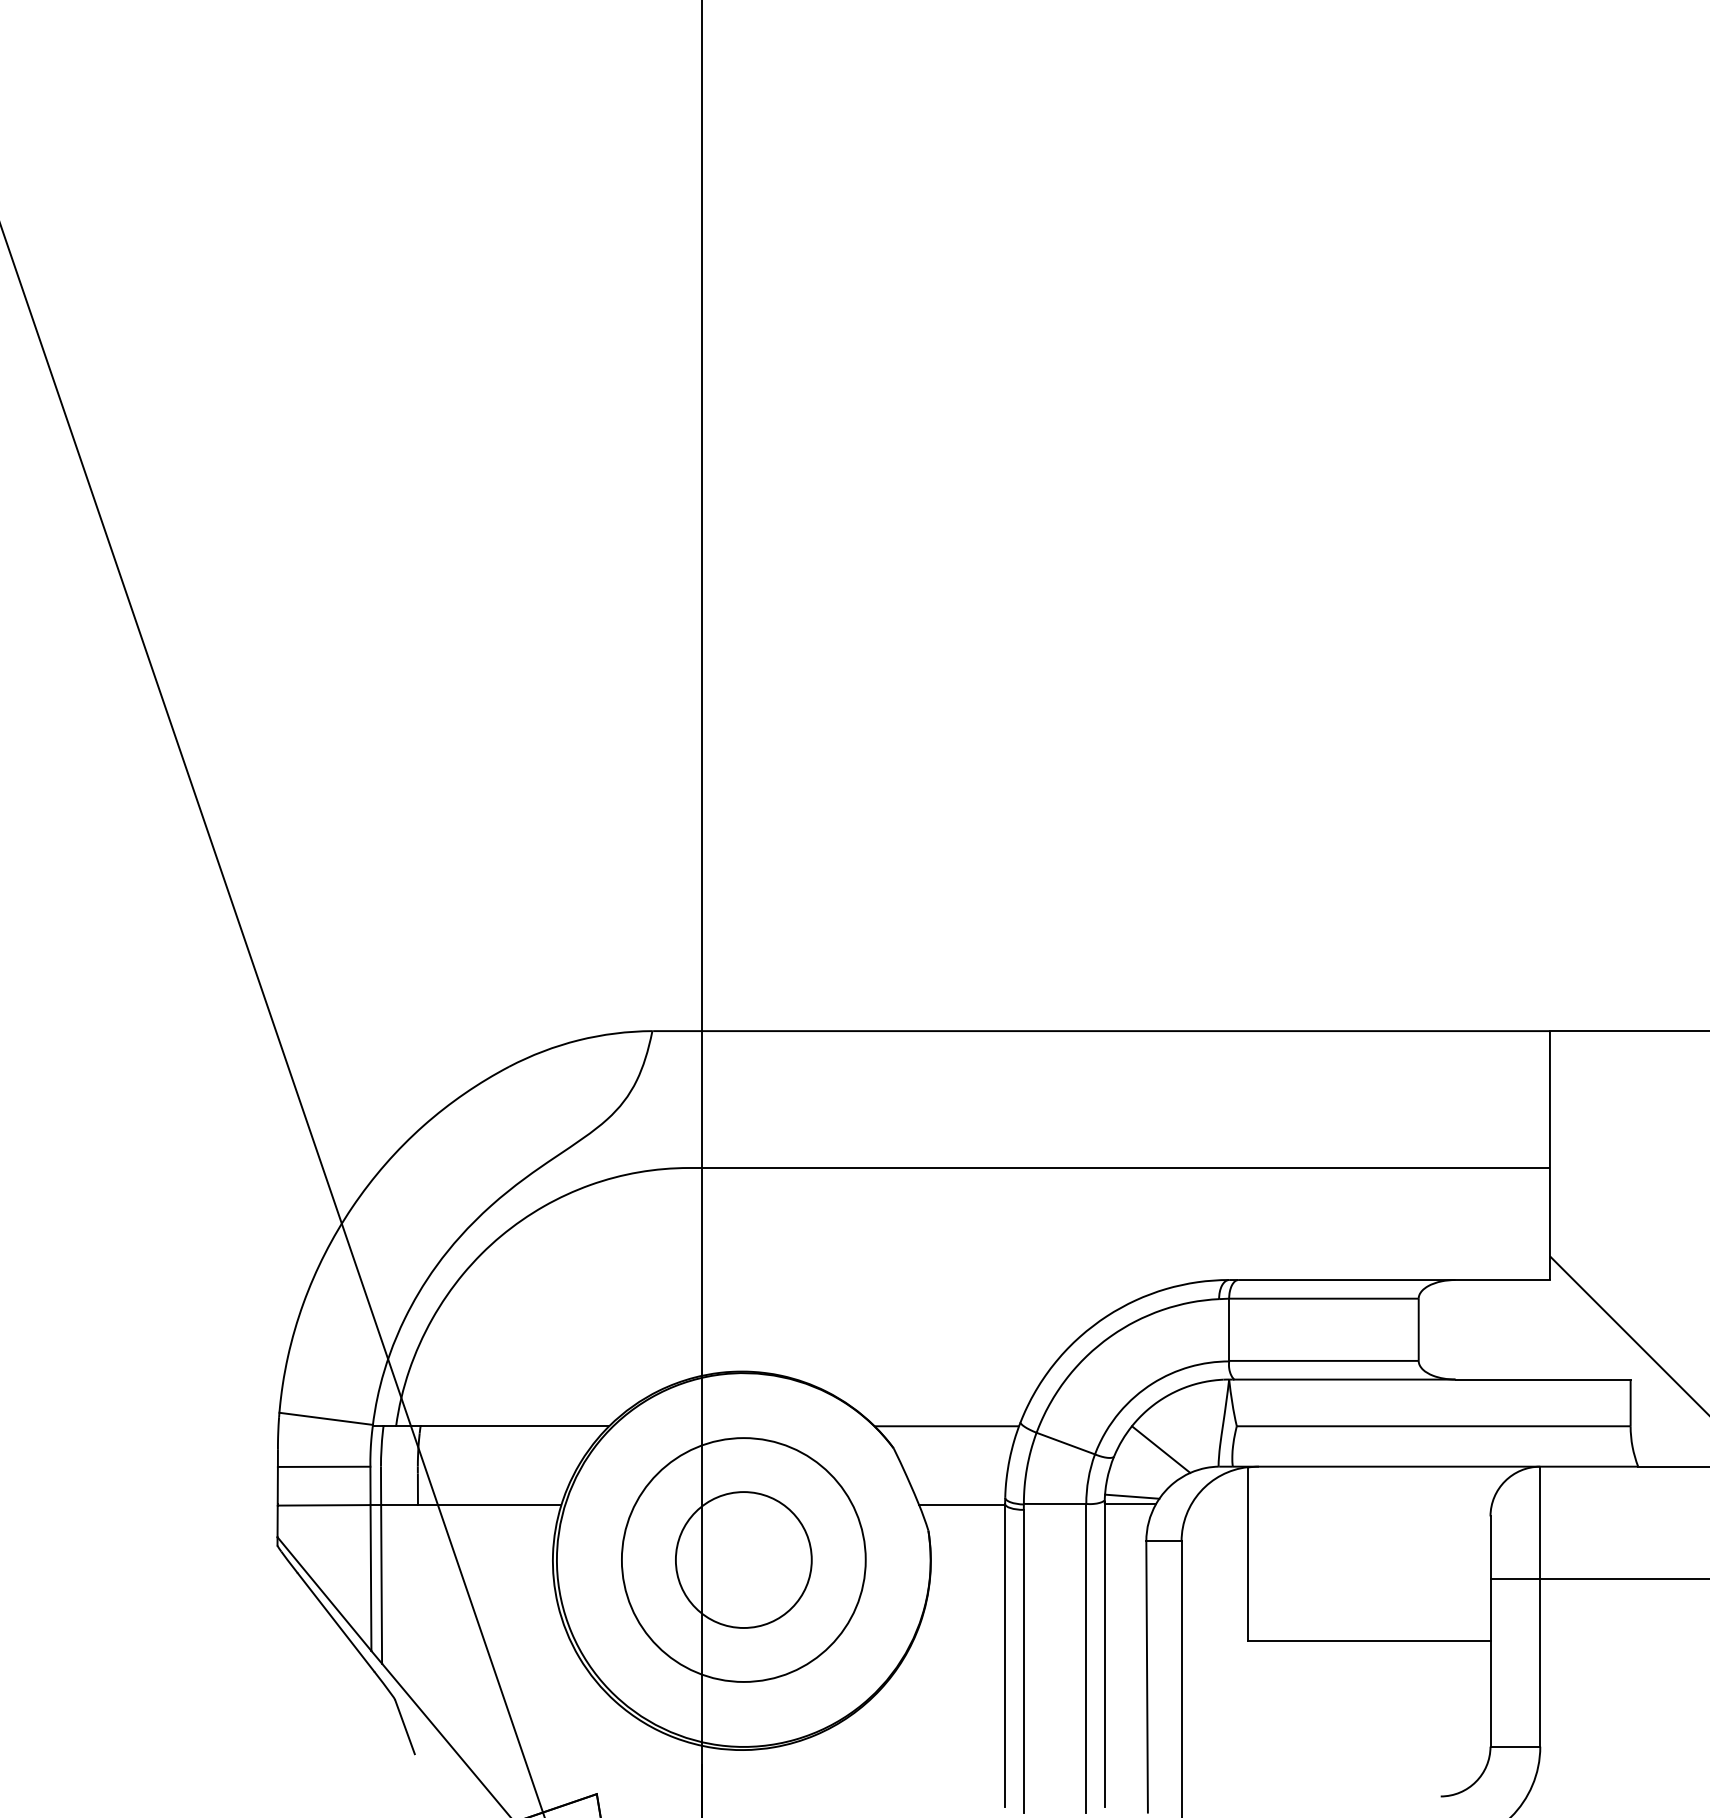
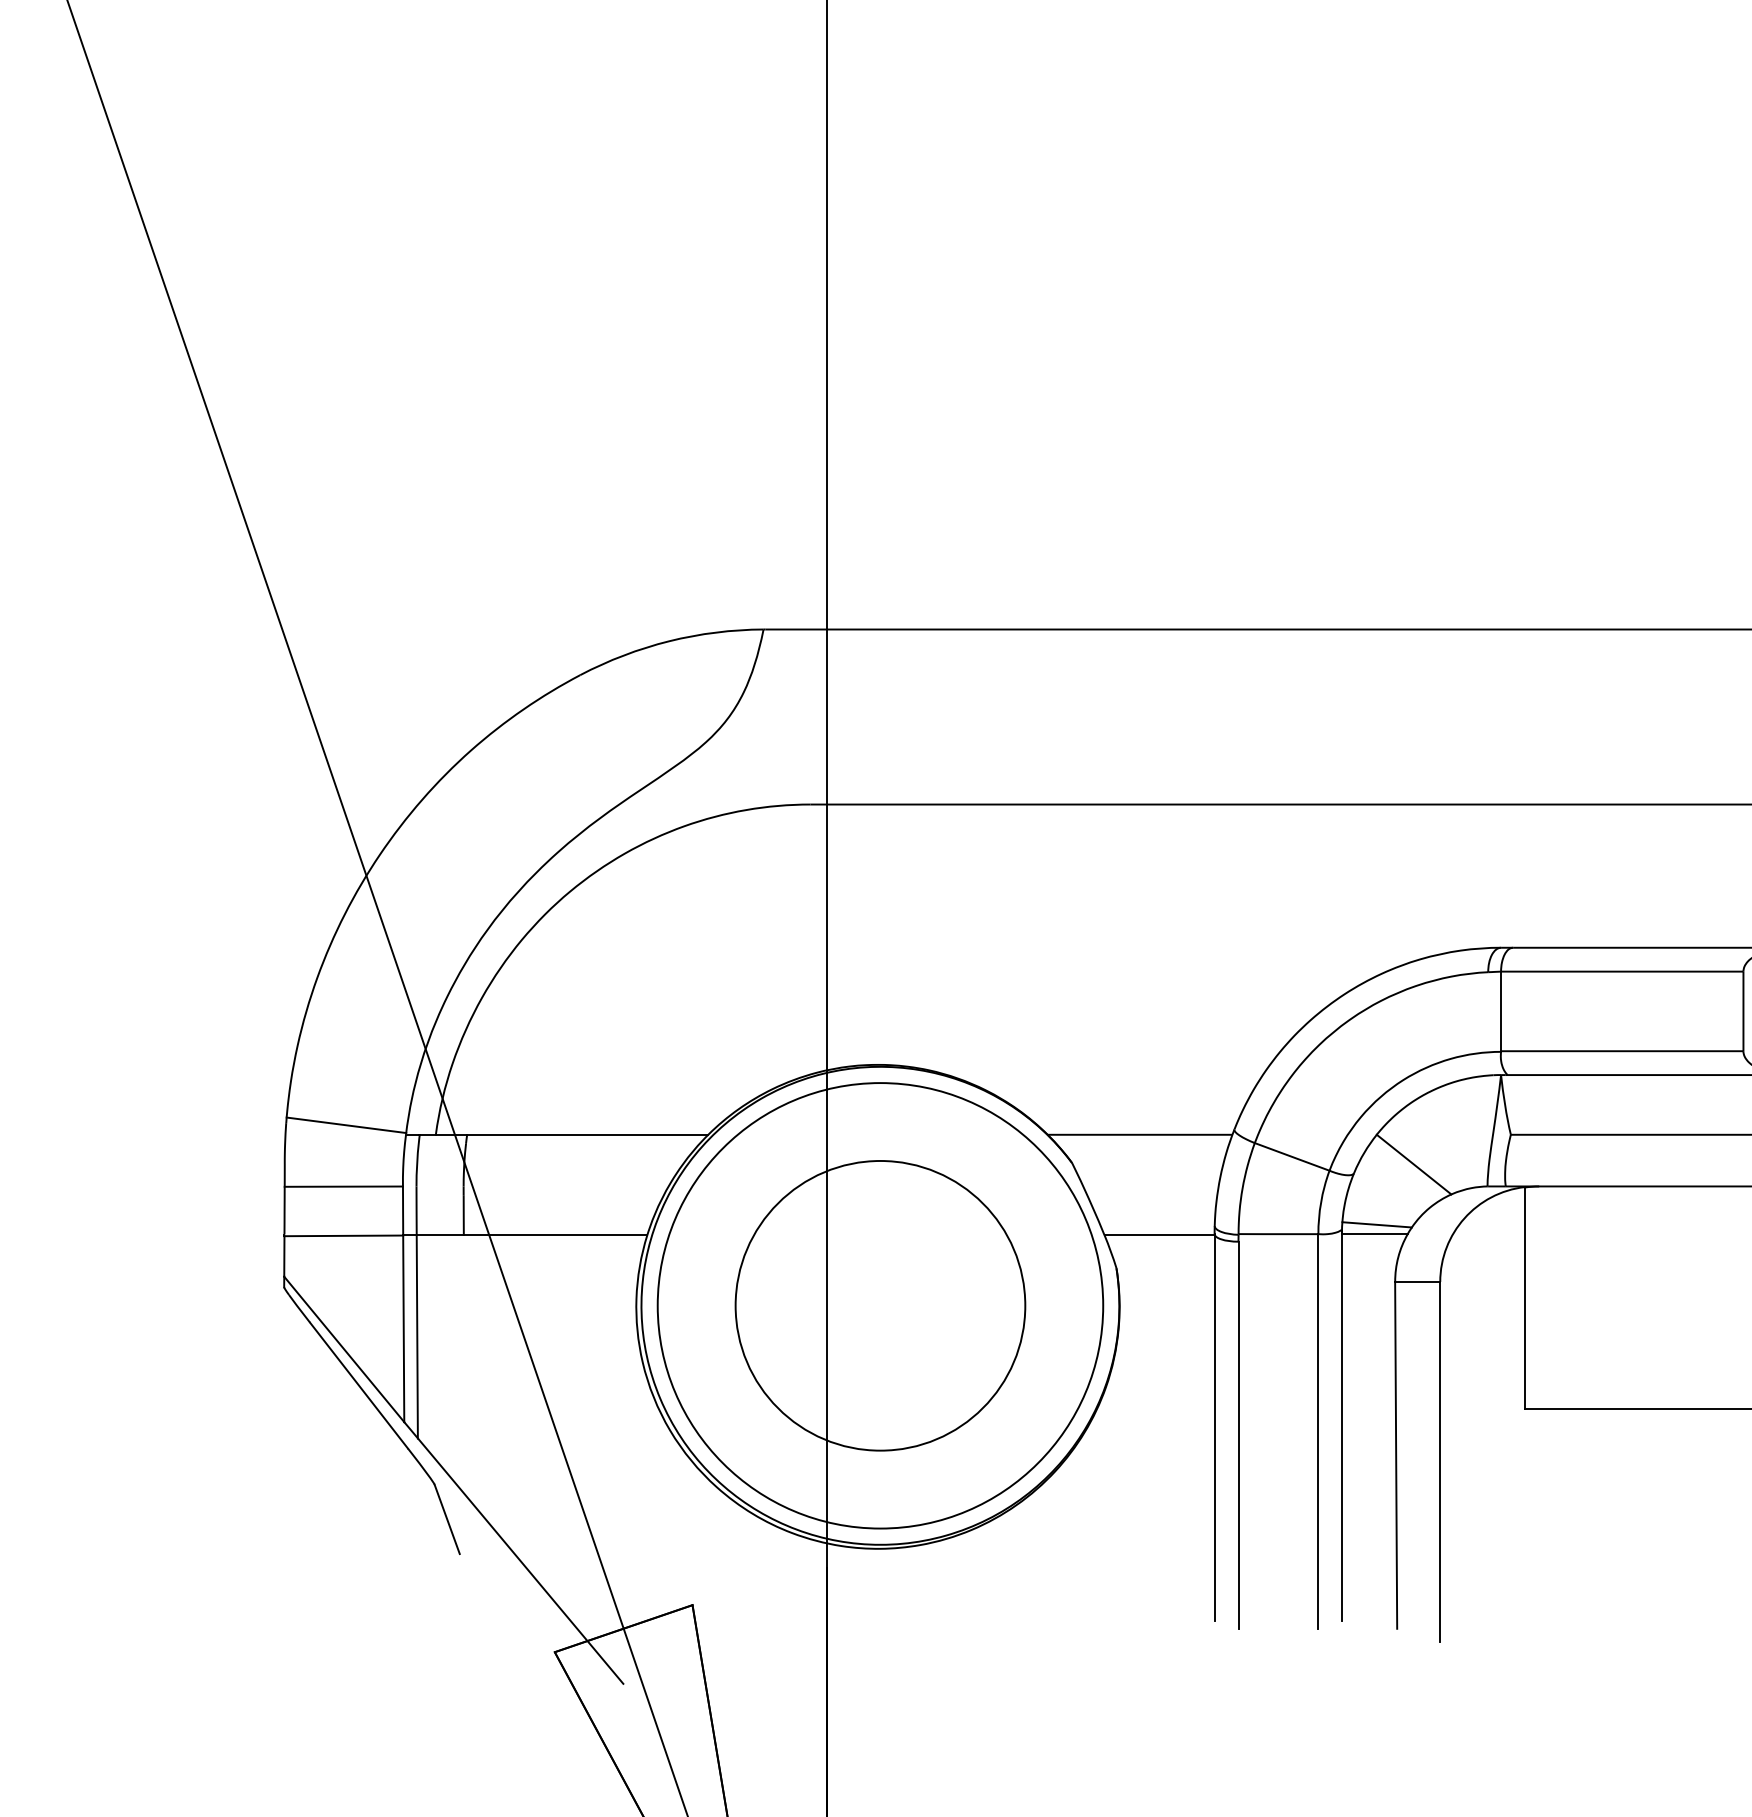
circle: (743, 1559) -> (880, 1305), size x1.43
circle: (743, 1559) -> (880, 1305), size x1.67

